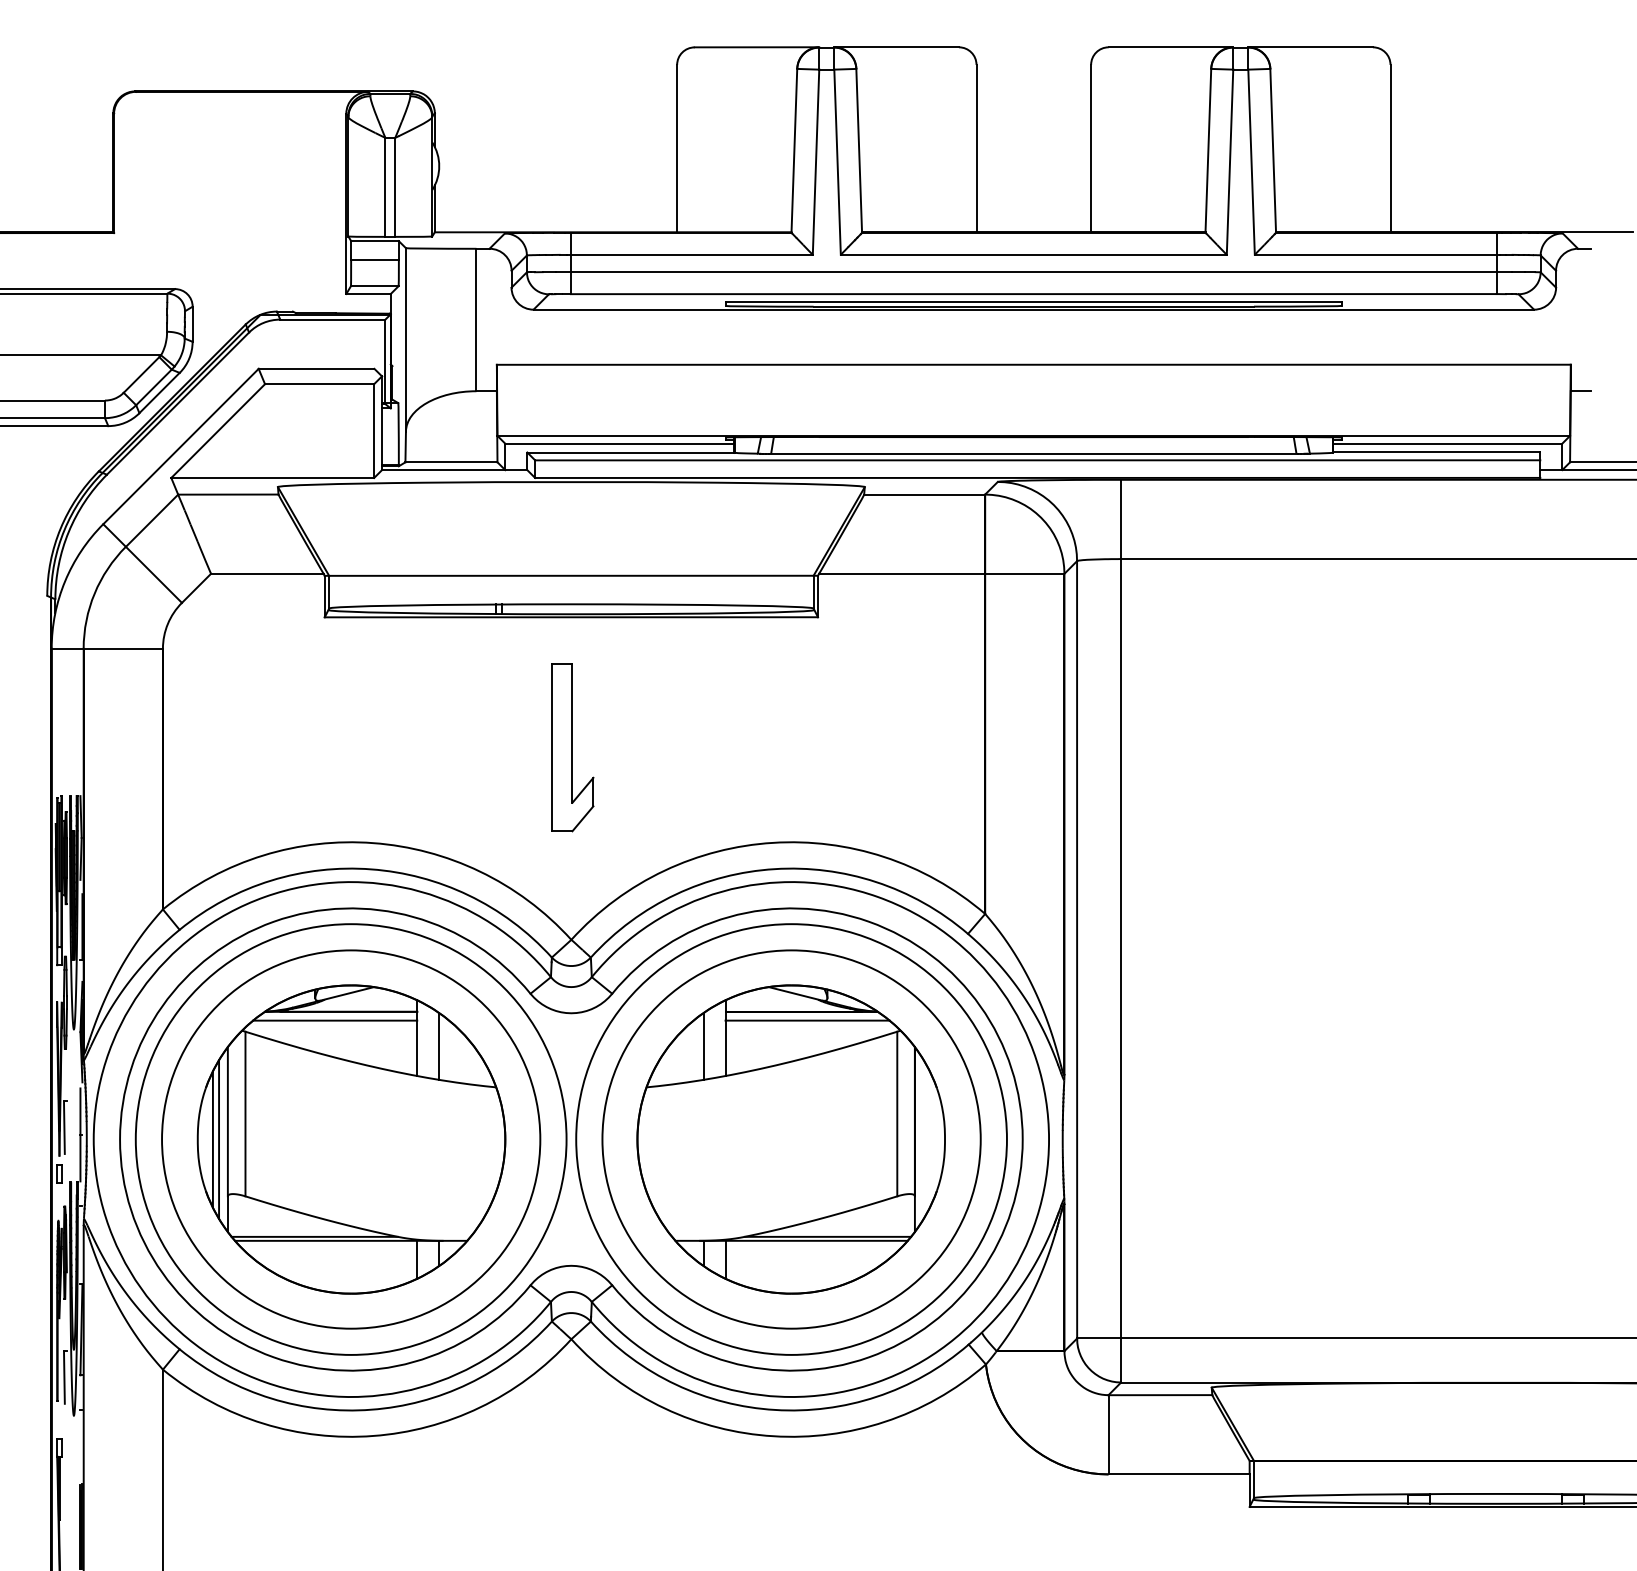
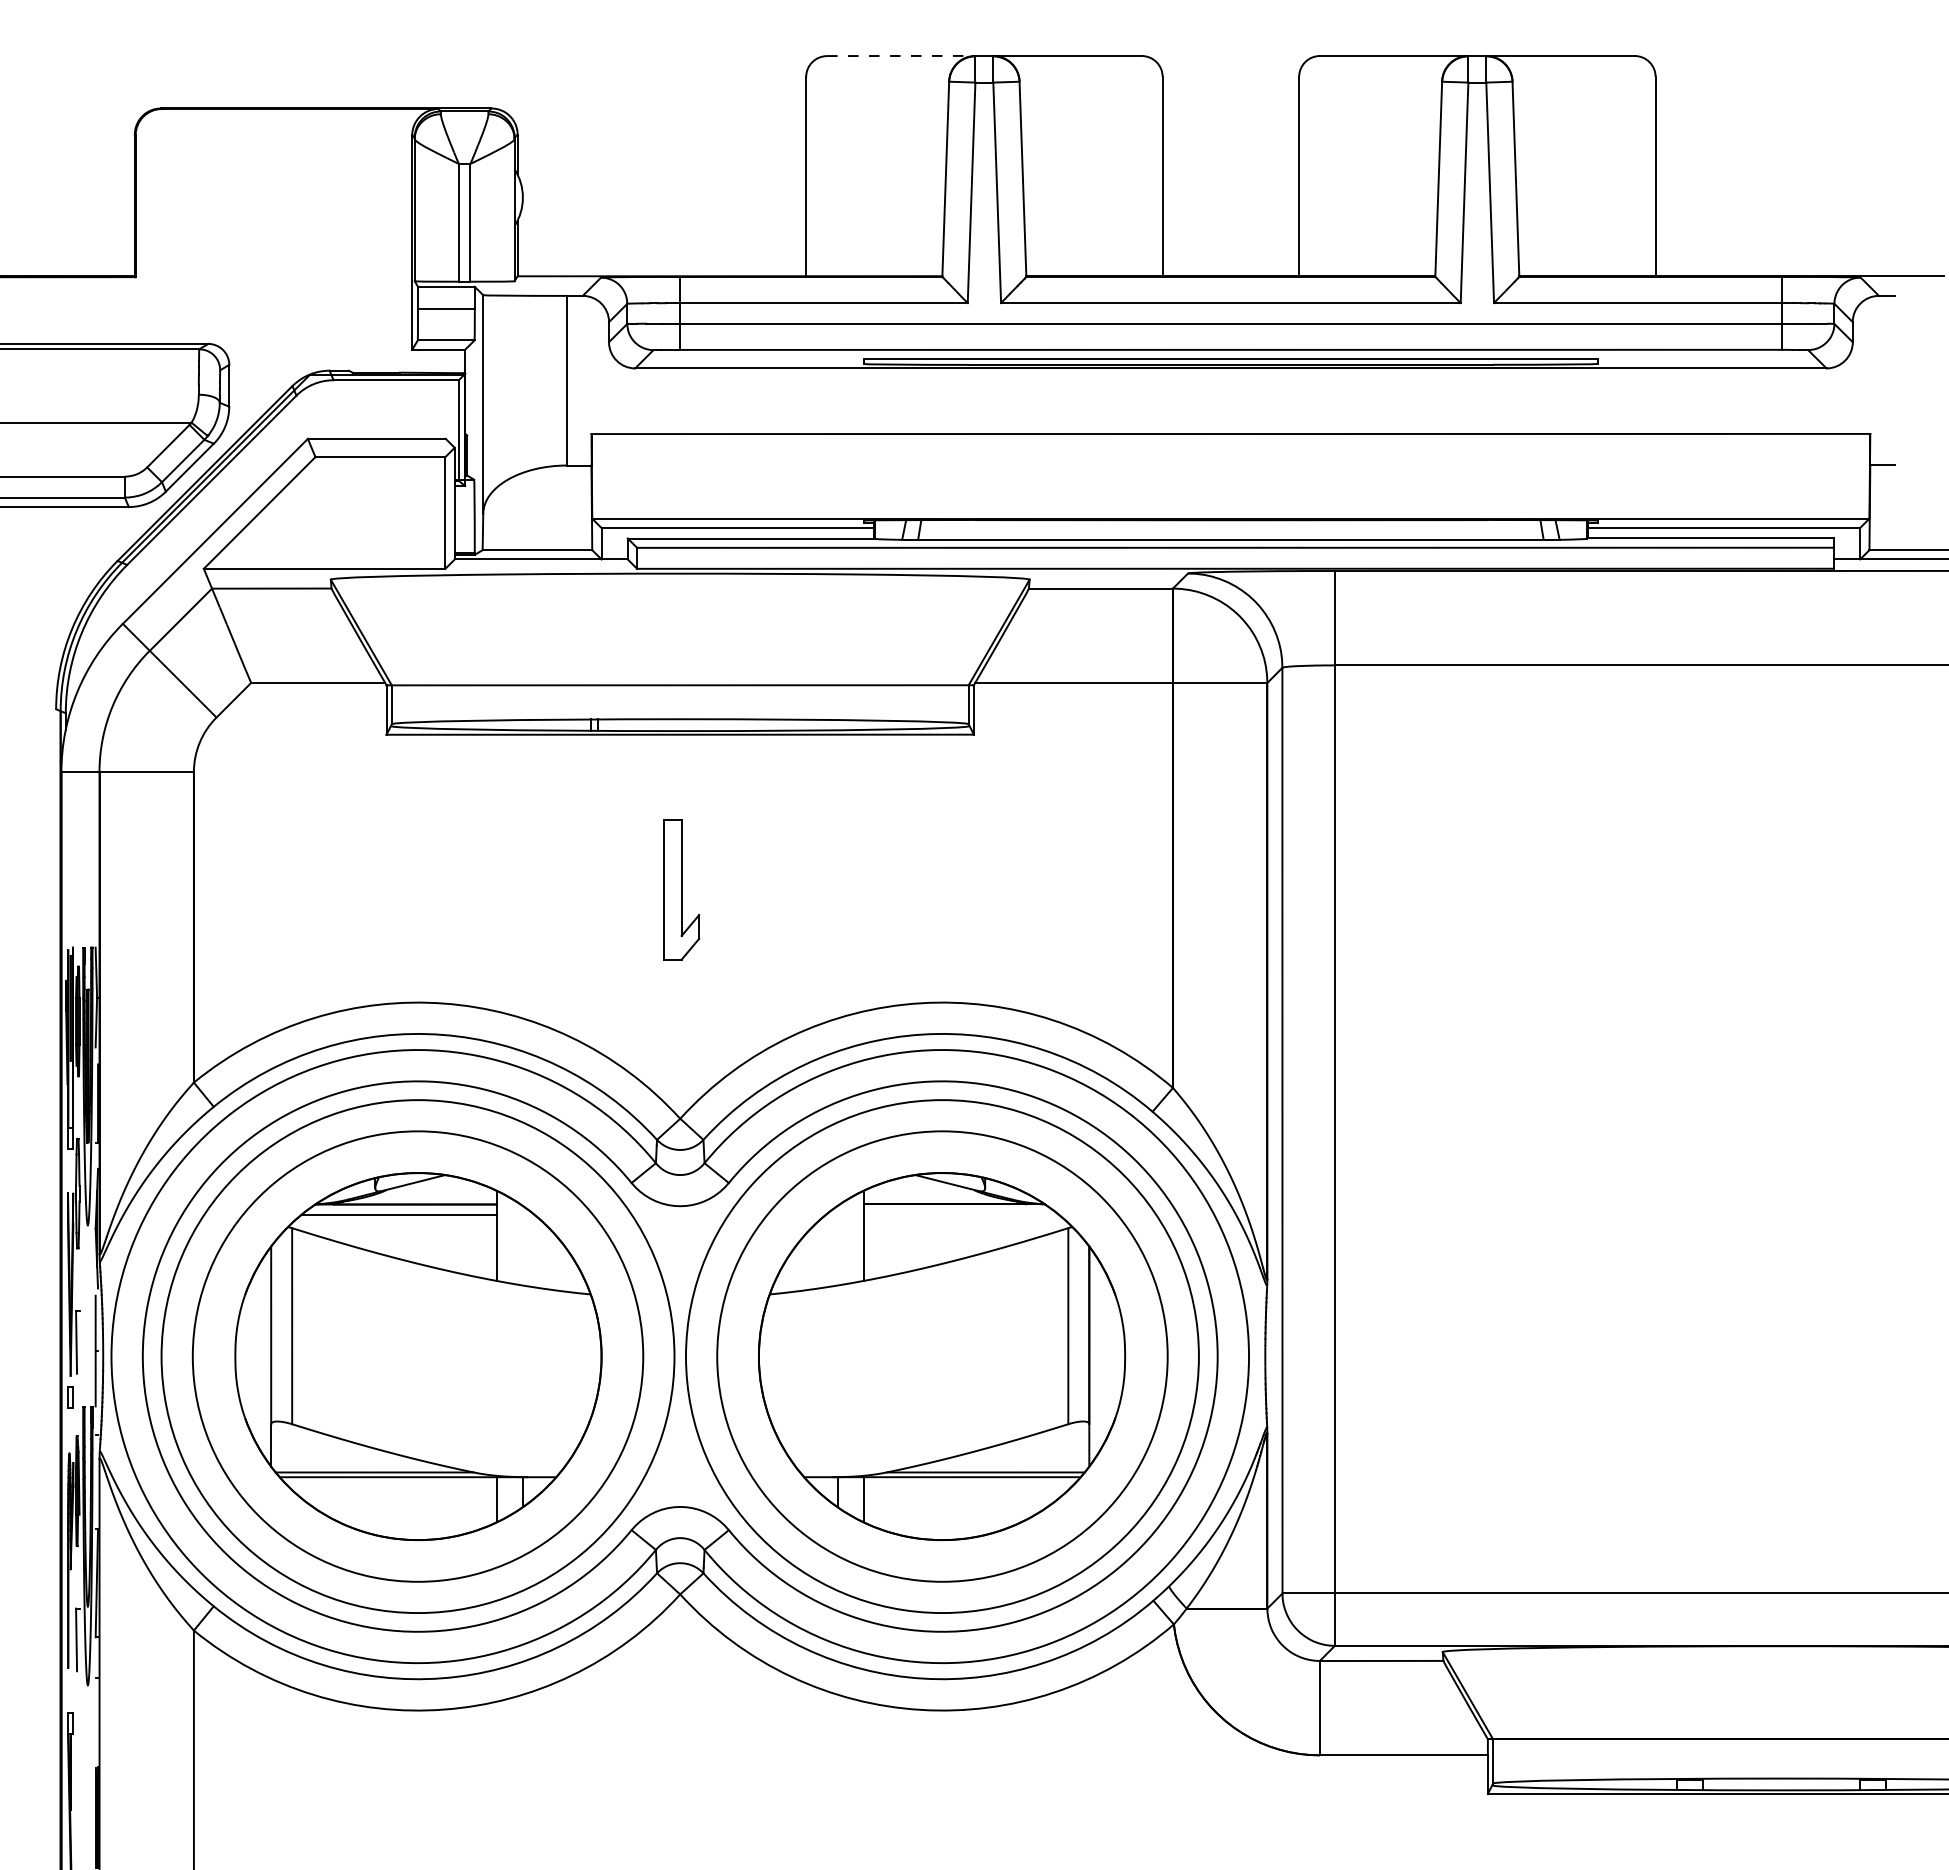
line: (757, 47) -> (901, 56), solid -> dashed
part: (572, 747) -> (681, 889), size x0.7
line: (807, 1020) -> (961, 1214), removed
line: (438, 1046) -> (522, 1245), removed
line: (703, 1046) -> (837, 1245), removed
line: (213, 1139) -> (253, 1356), removed
line: (218, 1139) -> (260, 1356), removed

